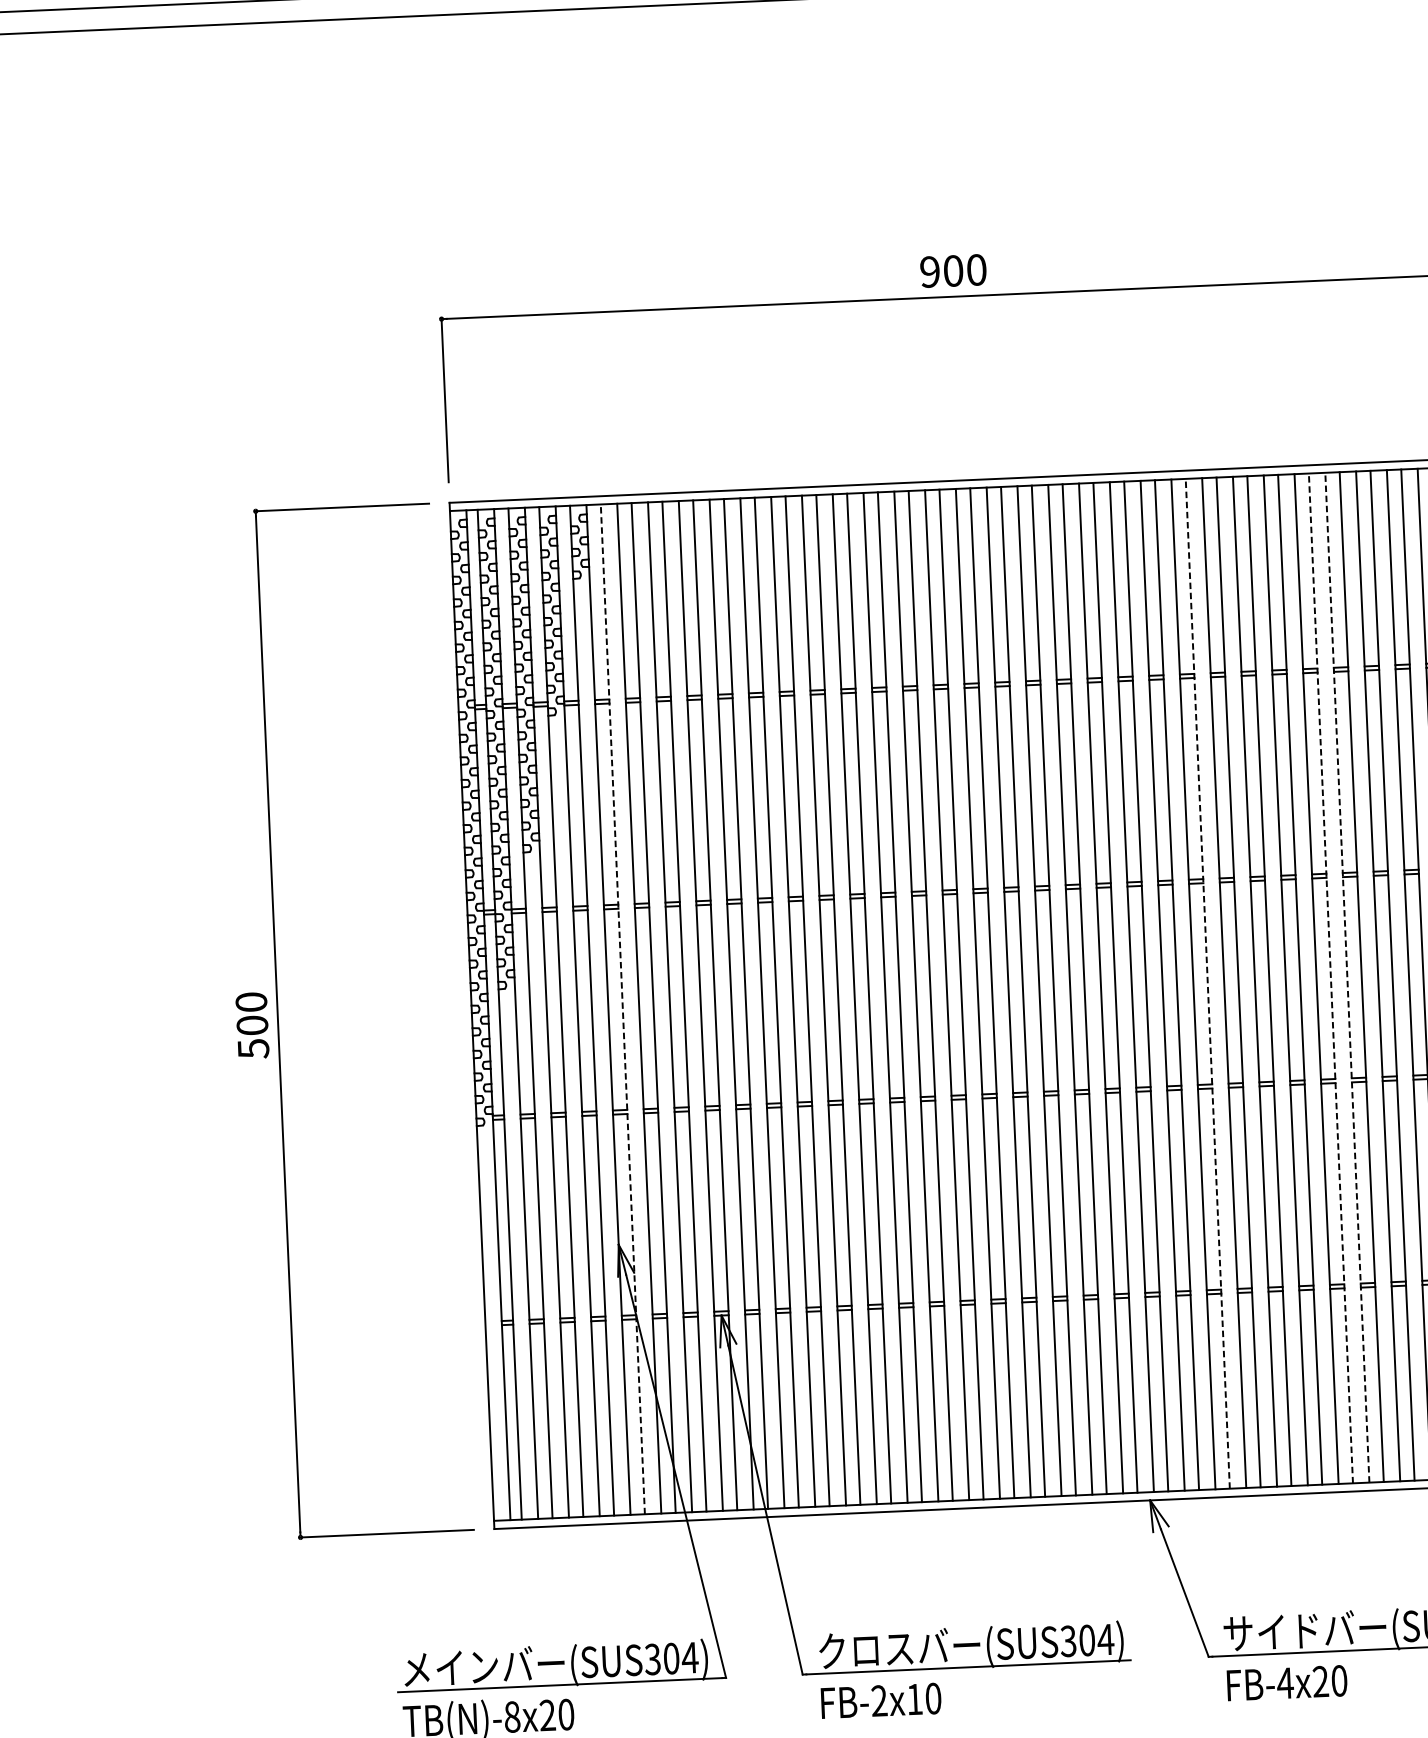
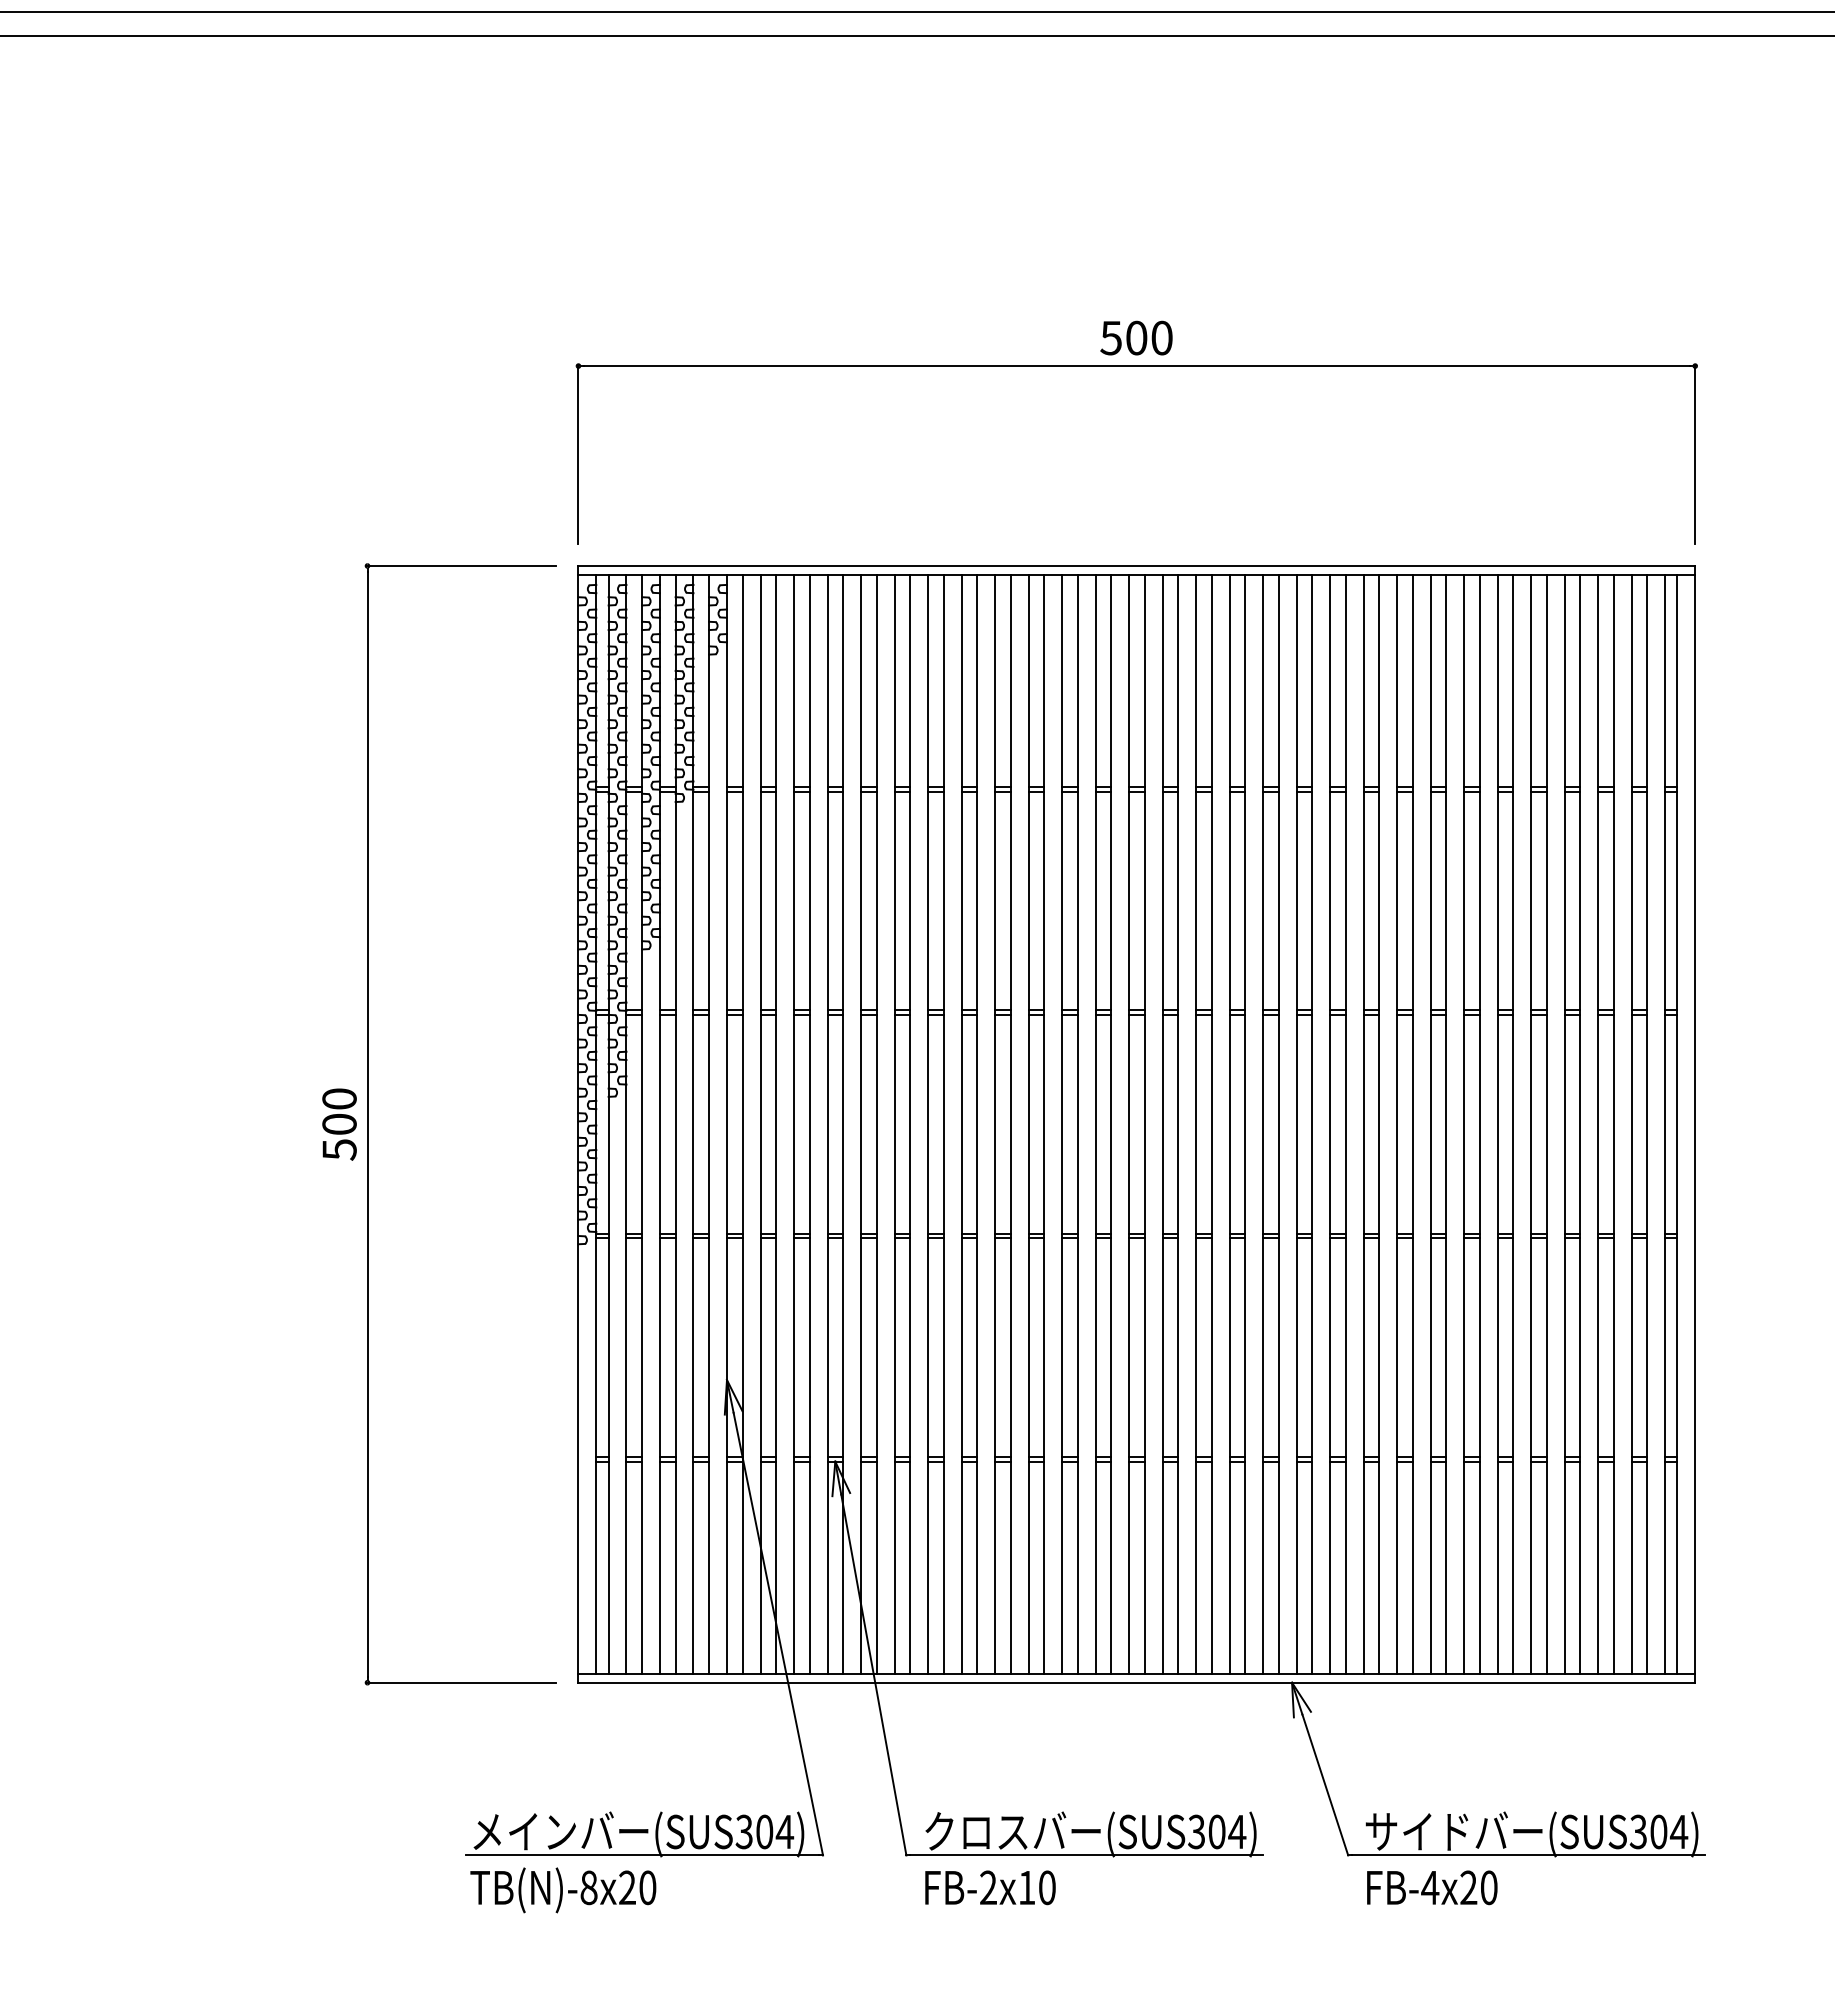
text: (929, 271) -> (1110, 337), 900 -> 500
line: (1347, 976) -> (1531, 1123), dashed -> solid
line: (1331, 977) -> (1513, 1123), dashed -> solid
line: (1208, 982) -> (1379, 1123), dashed -> solid
line: (622, 1008) -> (742, 1123), dashed -> solid

